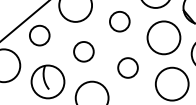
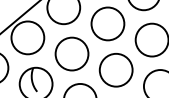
circle: (119, 21) -> (107, 23), size x1.67
circle: (39, 35) -> (27, 37), size x1.67
circle: (83, 51) -> (71, 53), size x1.67
circle: (127, 67) -> (115, 69), size x1.67

